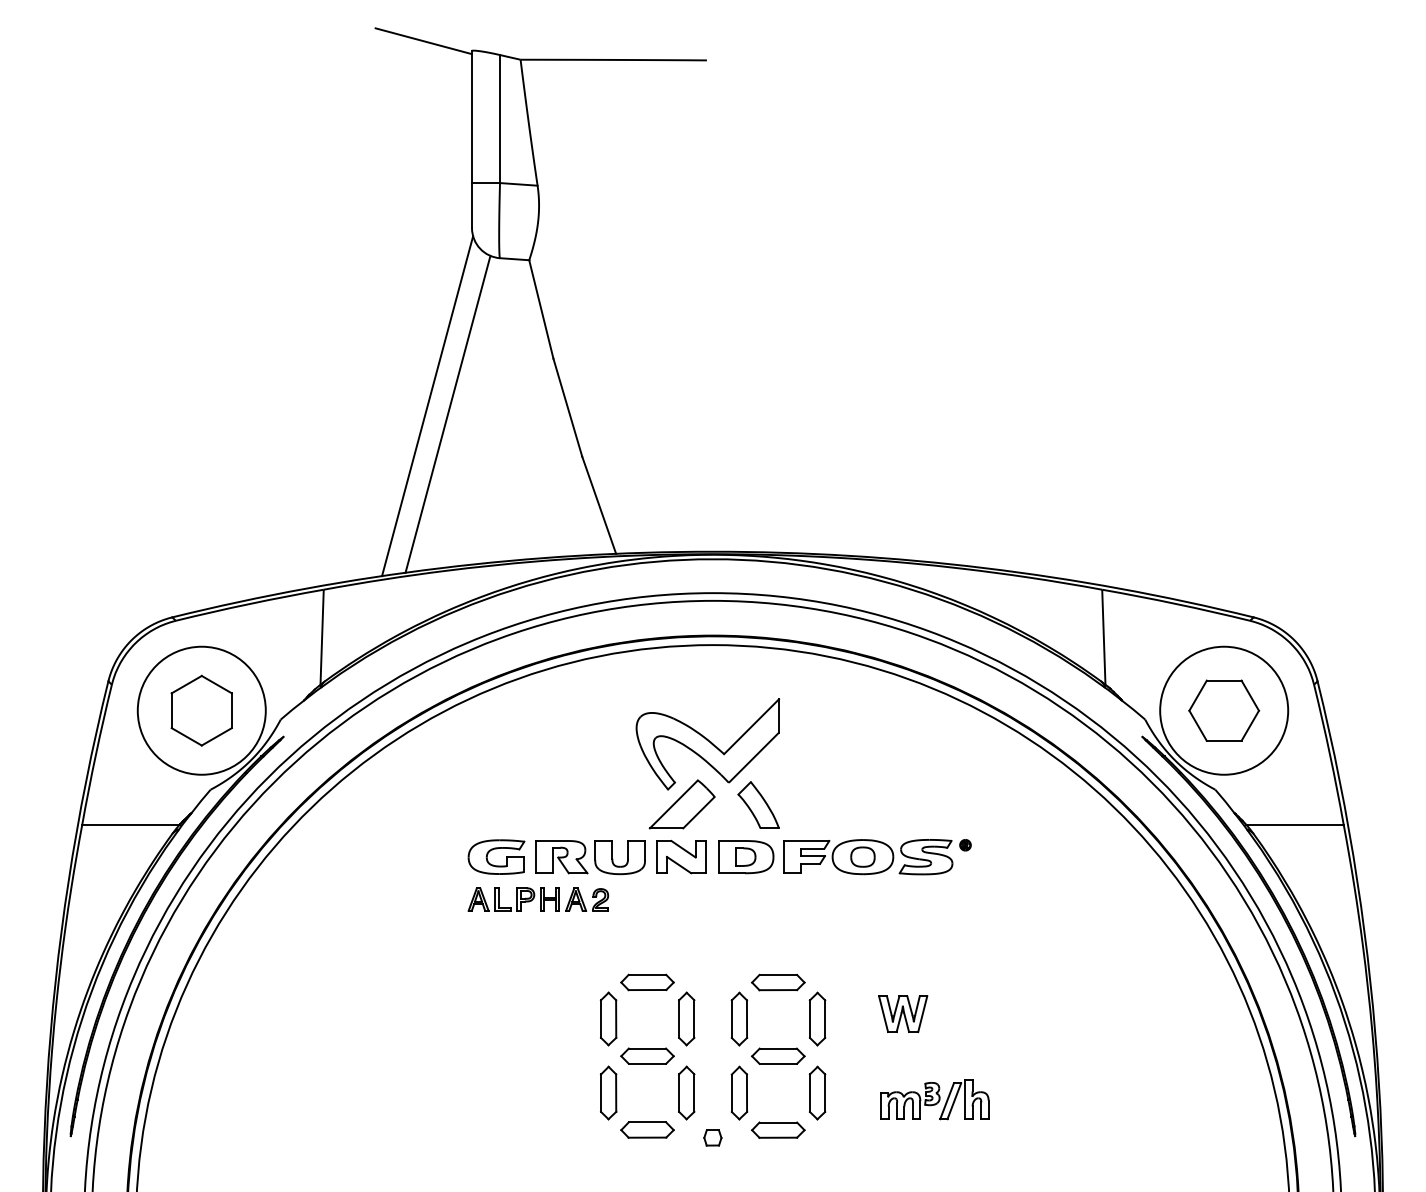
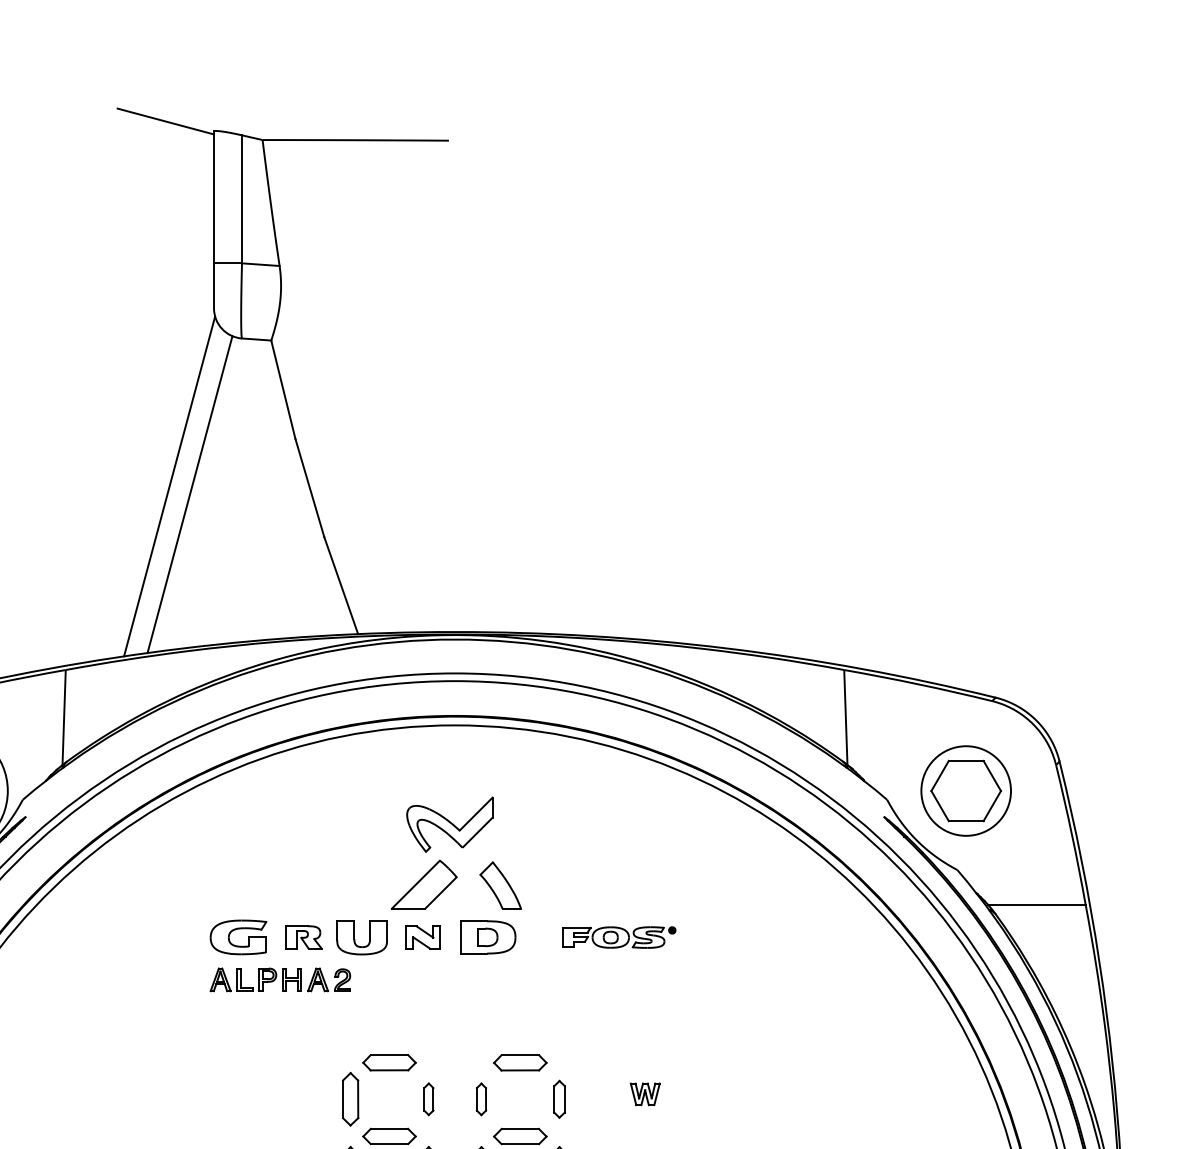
circle: (1224, 710) -> (966, 790), size x0.7
part: (707, 744) -> (449, 824), size x0.6
part: (561, 857) -> (303, 937), size x0.7
part: (681, 857) -> (423, 937), size x0.7
part: (877, 857) -> (619, 937), size x0.6
part: (903, 1013) -> (645, 1093), size x0.6
part: (686, 1018) -> (428, 1098), size x0.6
part: (739, 1018) -> (481, 1098), size x0.6
part: (817, 1018) -> (559, 1098), size x0.7

